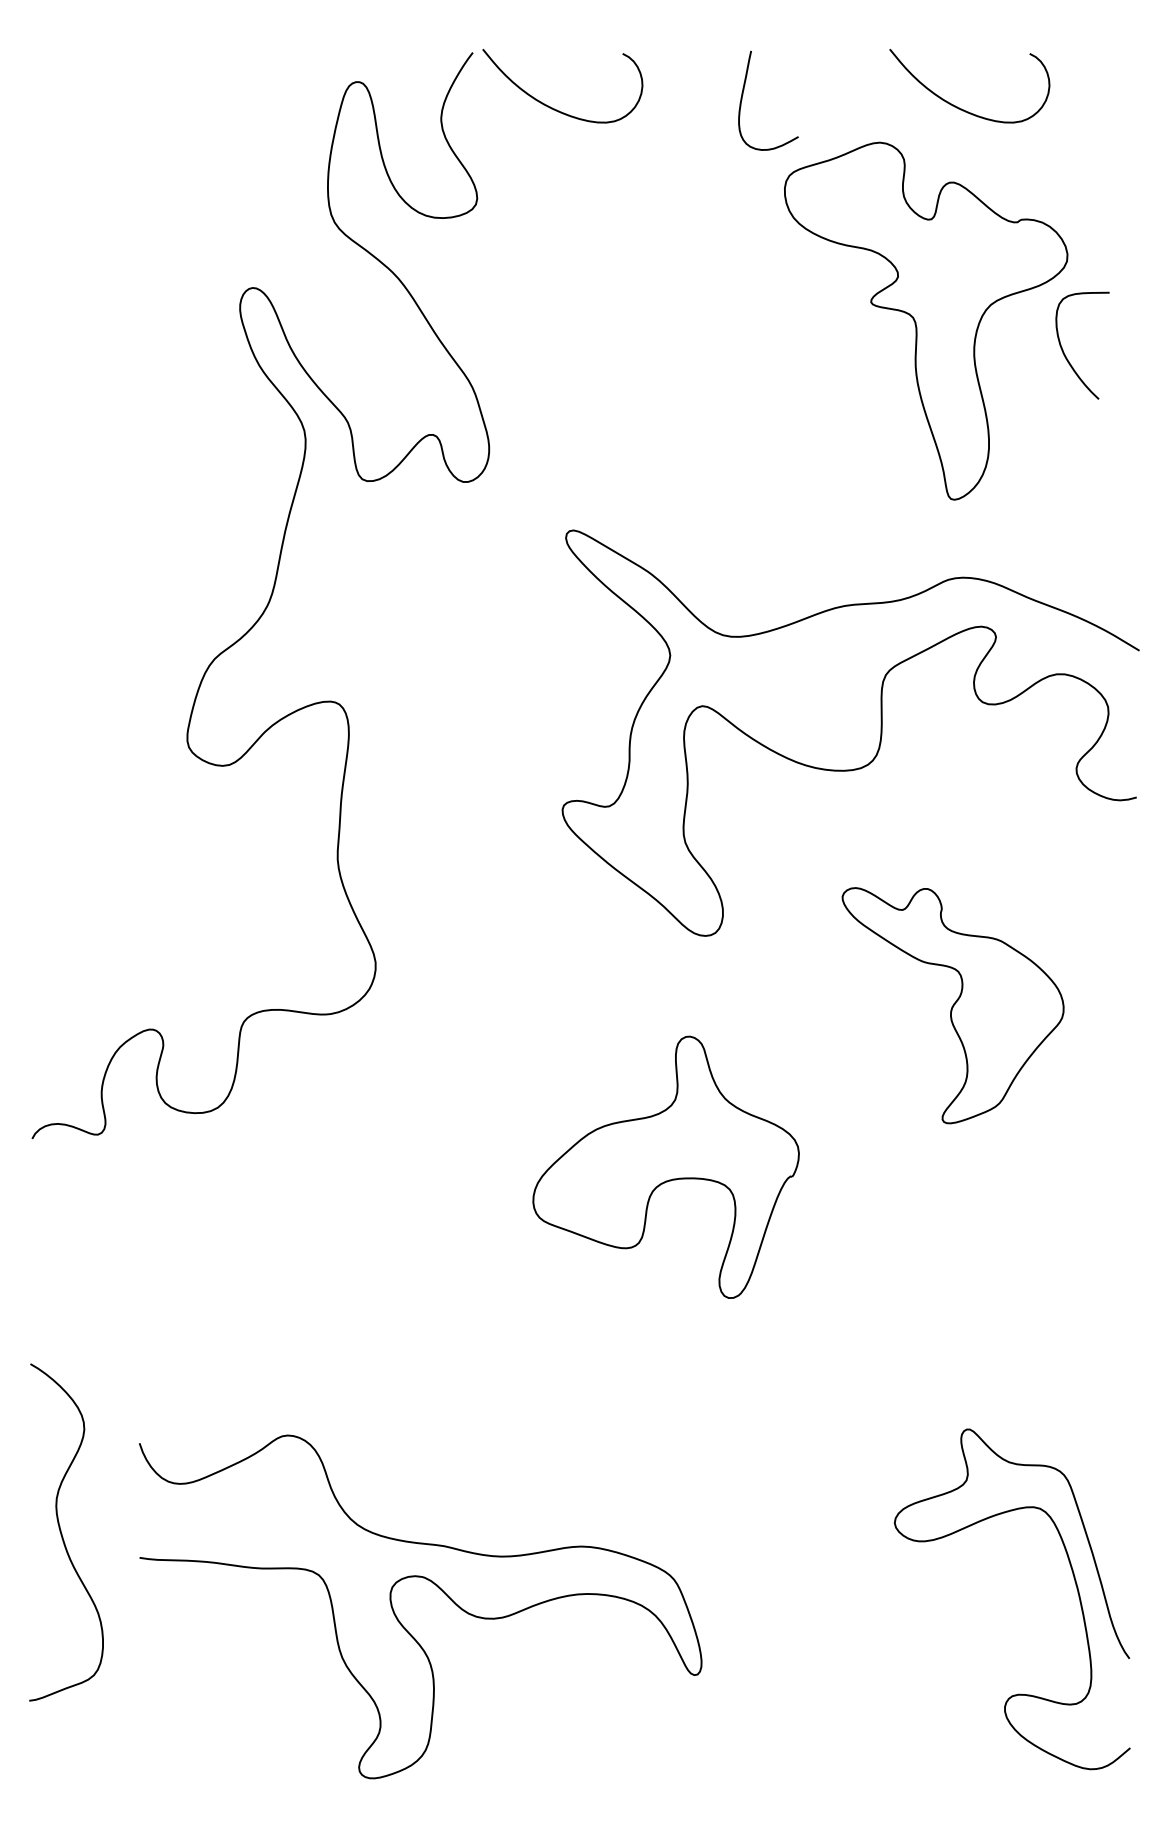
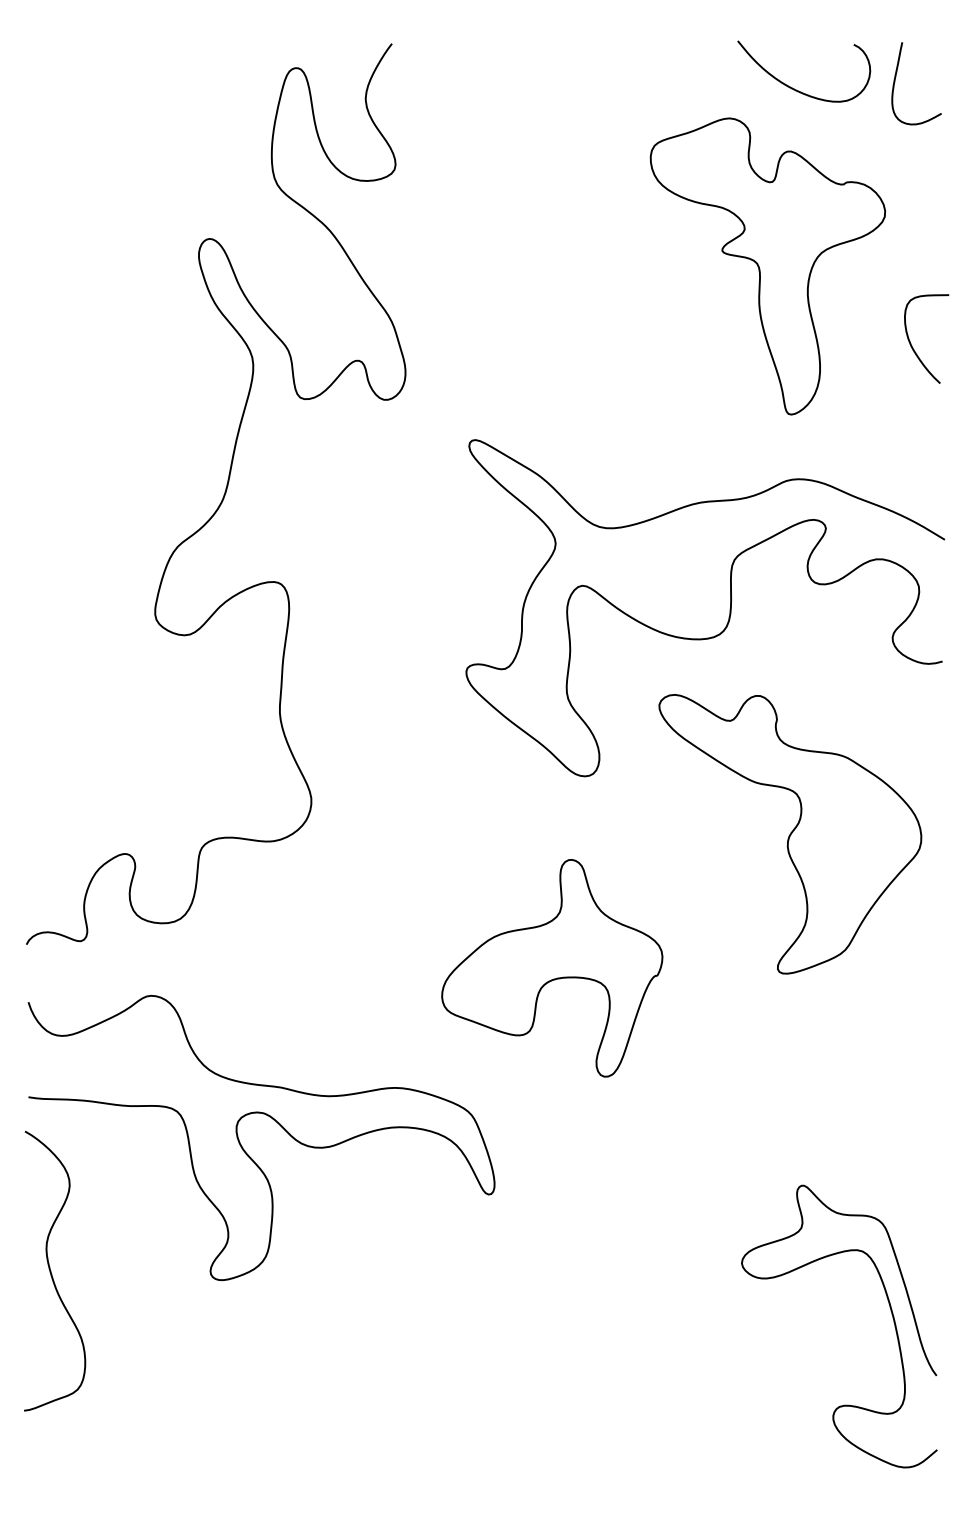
curve: (743, 95) -> (895, 79), moved
curve: (552, 107) -> (458, 89), removed
curve: (1065, 354) -> (912, 346), moved
part: (952, 1005) -> (789, 834), size x1.43
curve: (400, 1621) -> (244, 1150), moved

